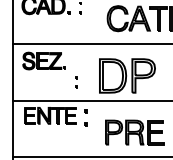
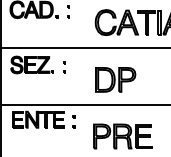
part: (127, 75) -> (115, 79), size x0.71
part: (76, 82) -> (64, 67), moved
part: (85, 118) -> (73, 122), size x0.71

